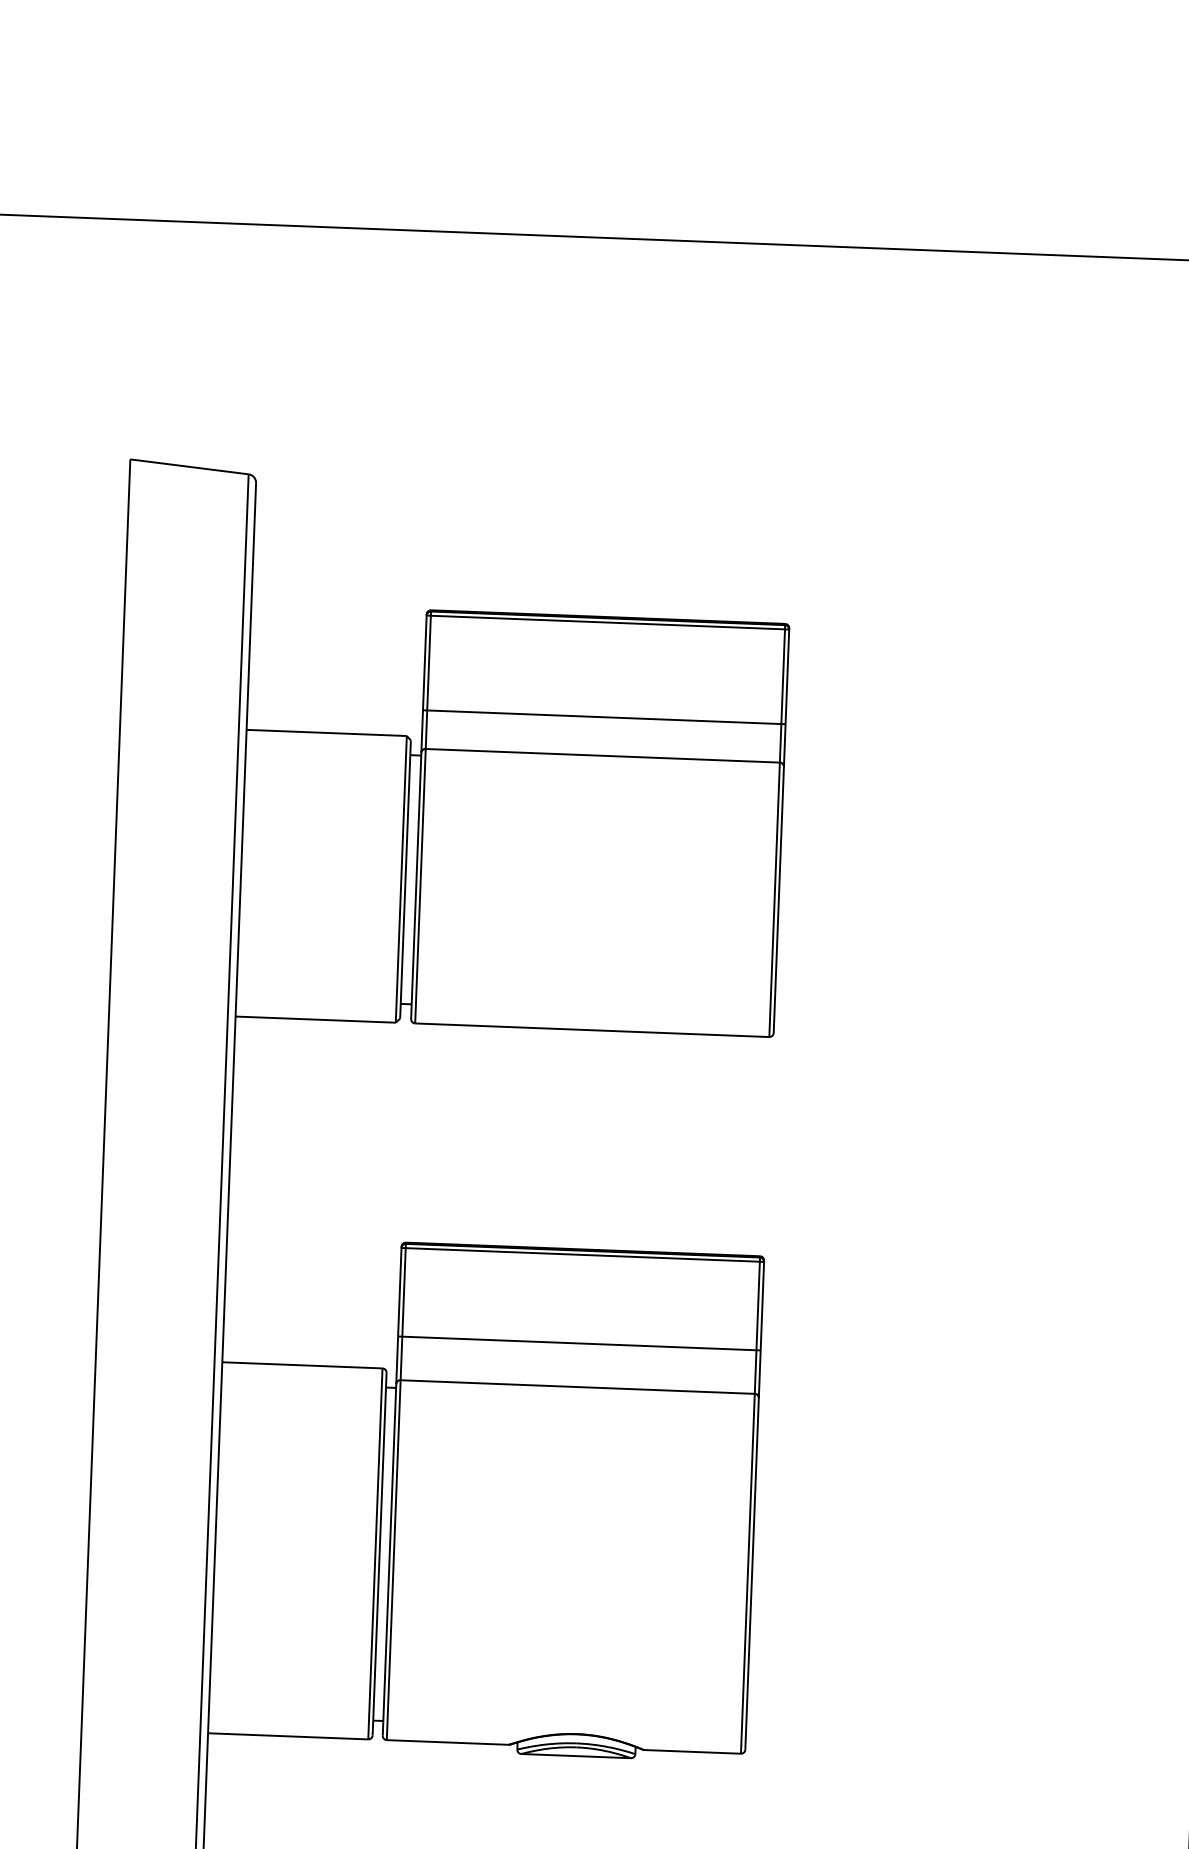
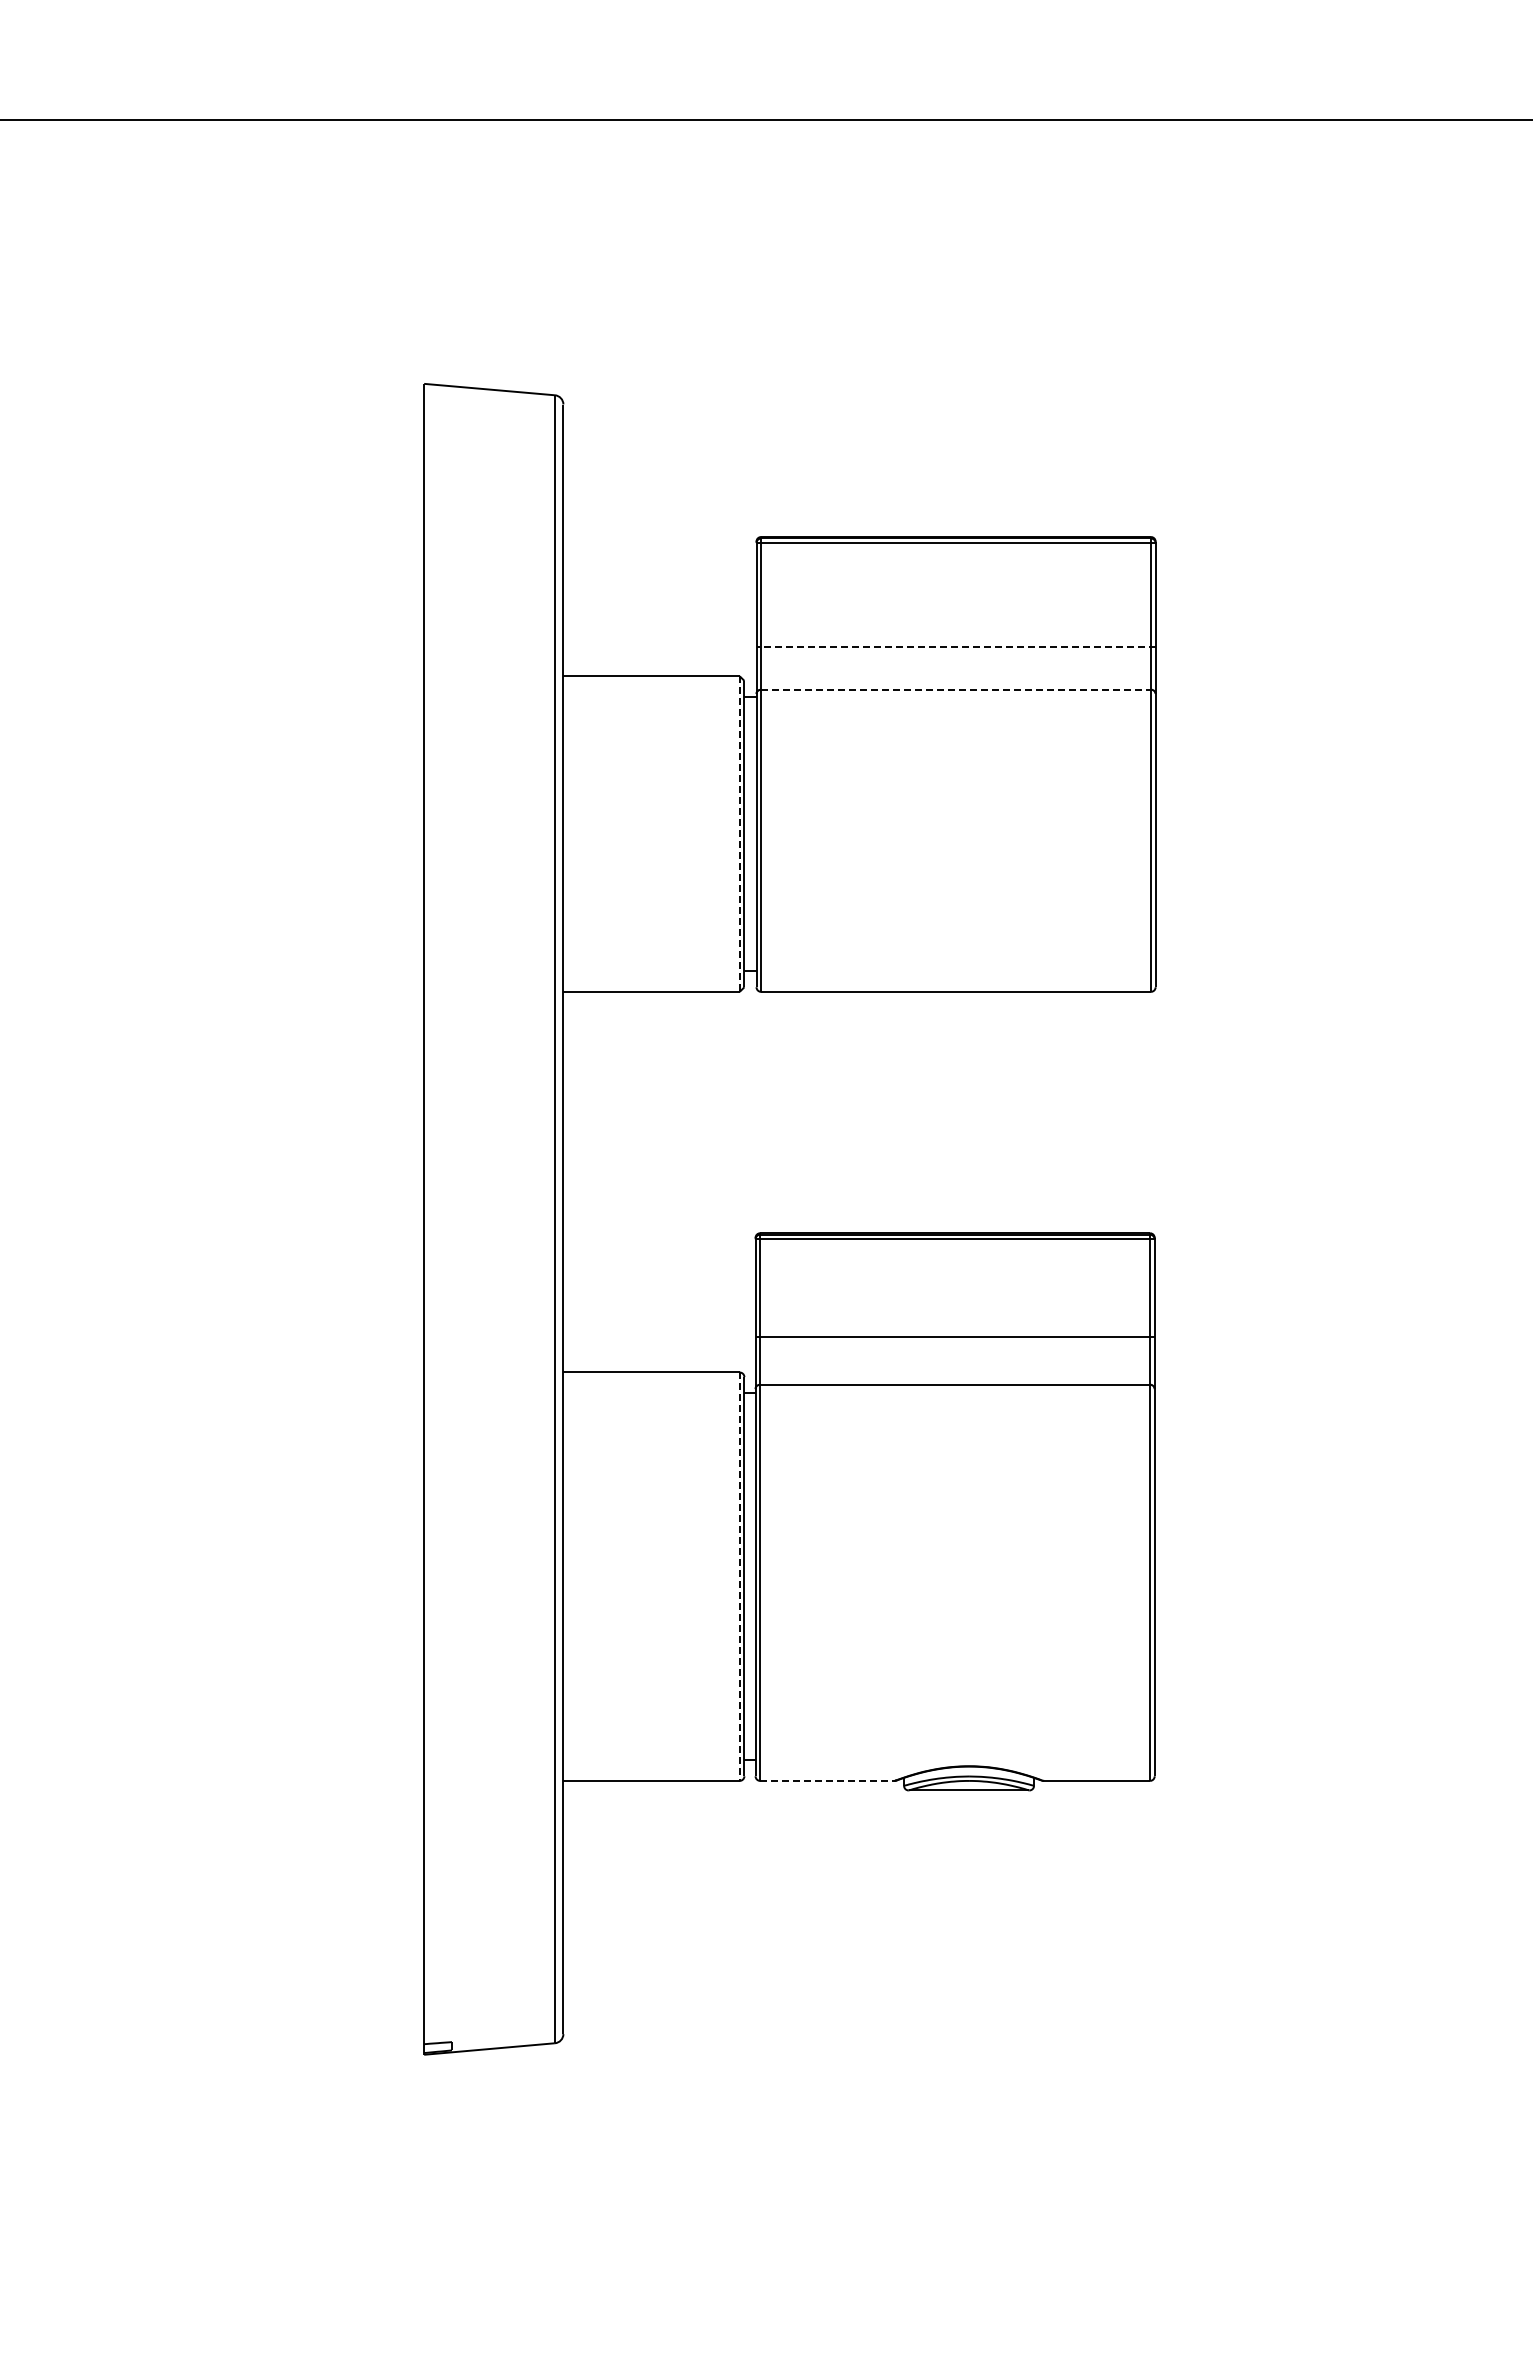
line: (604, 717) -> (956, 647), solid -> dashed
line: (603, 755) -> (956, 689), solid -> dashed
line: (401, 879) -> (739, 834), solid -> dashed
line: (375, 1554) -> (739, 1577), solid -> dashed
line: (448, 1742) -> (828, 1780), solid -> dashed

